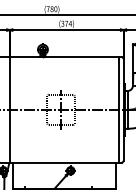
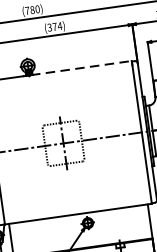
line: (81, 56) -> (80, 67), solid -> dashed

